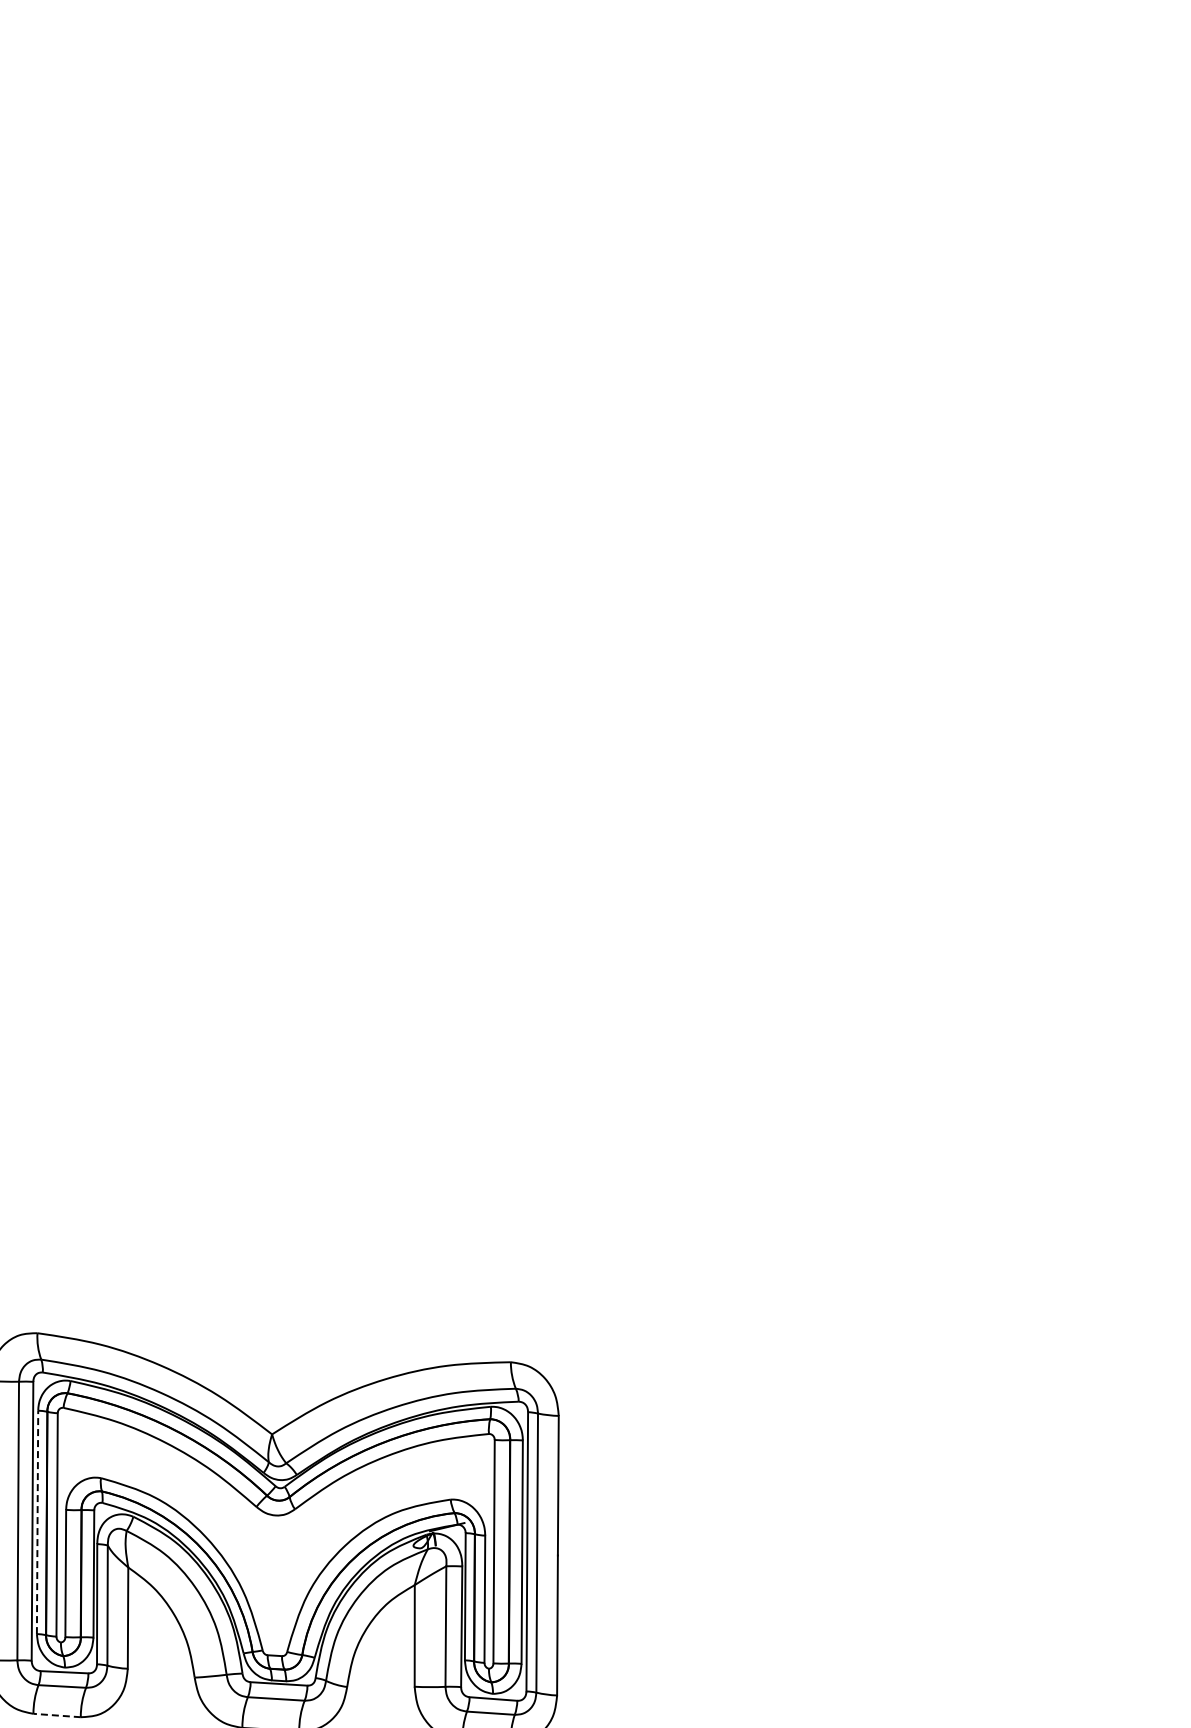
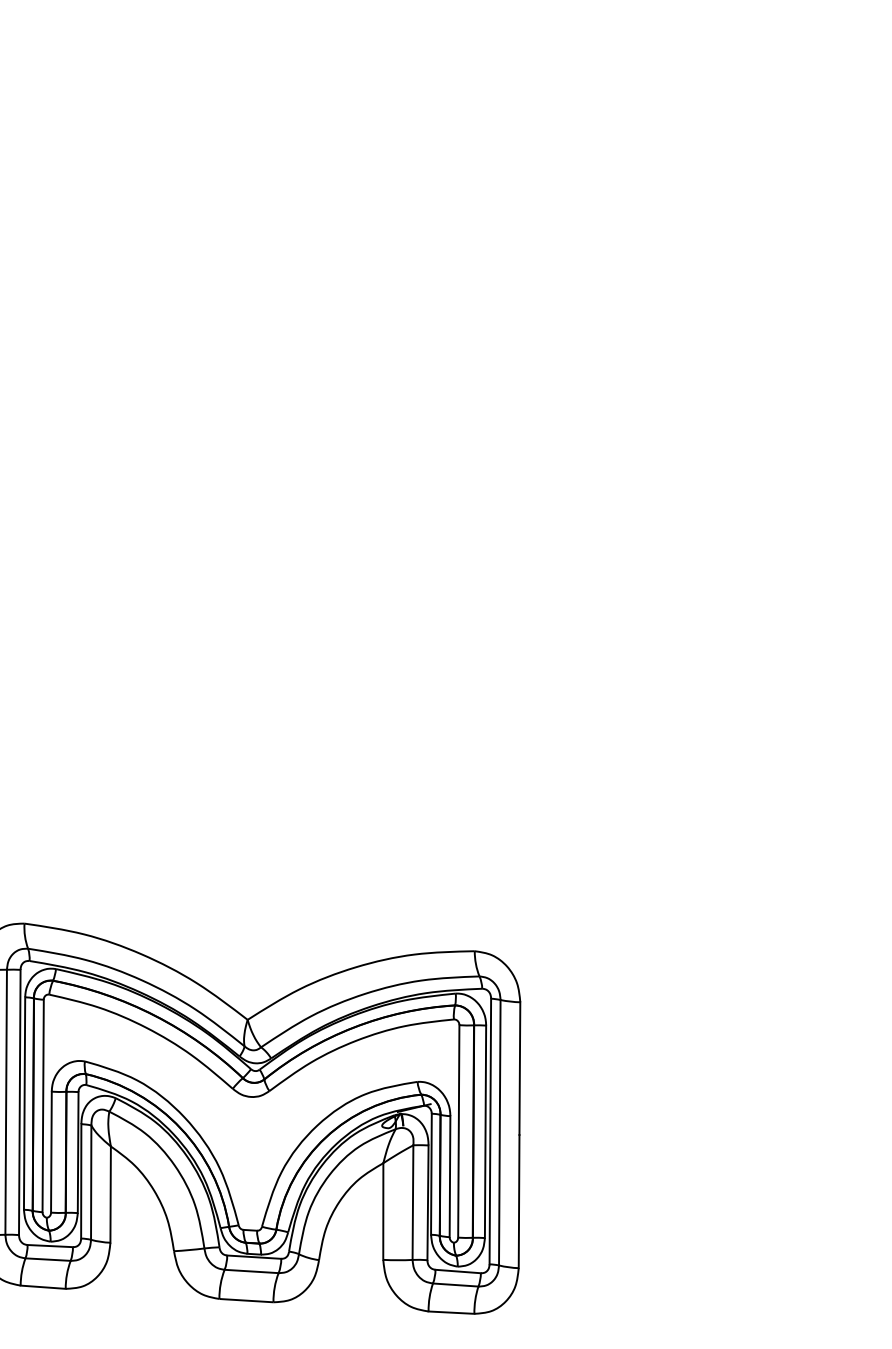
line: (37, 1522) -> (24, 1103), dashed -> solid
line: (57, 1715) -> (43, 1287), dashed -> solid

